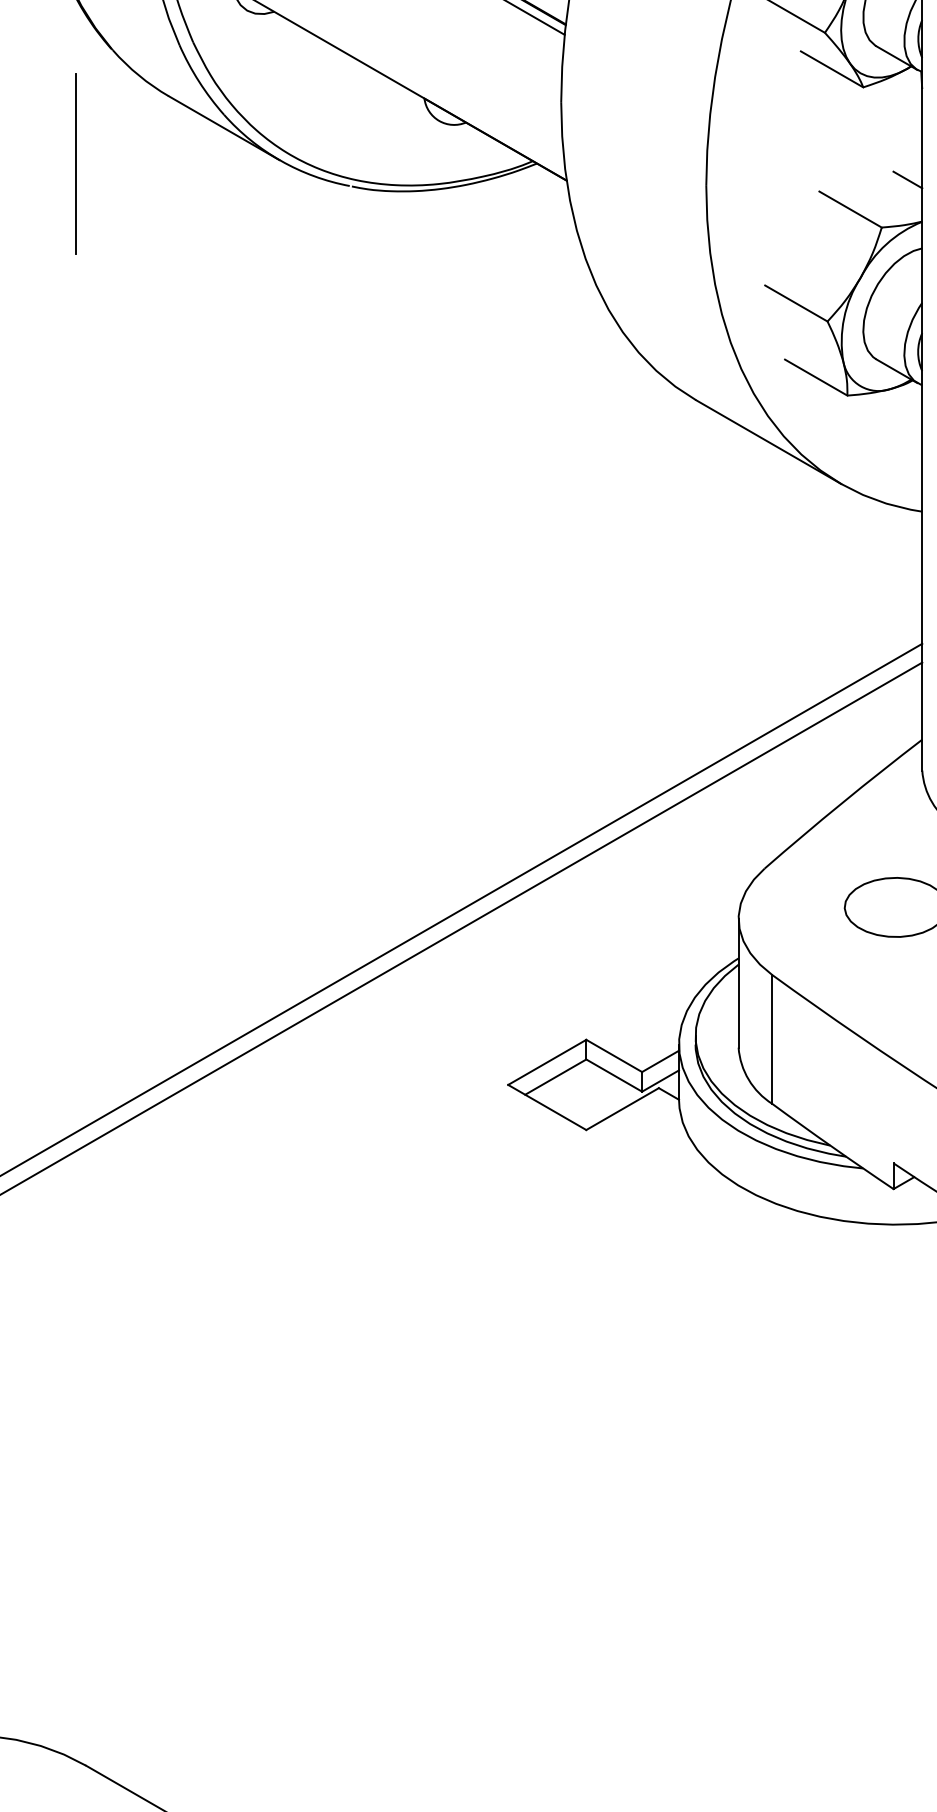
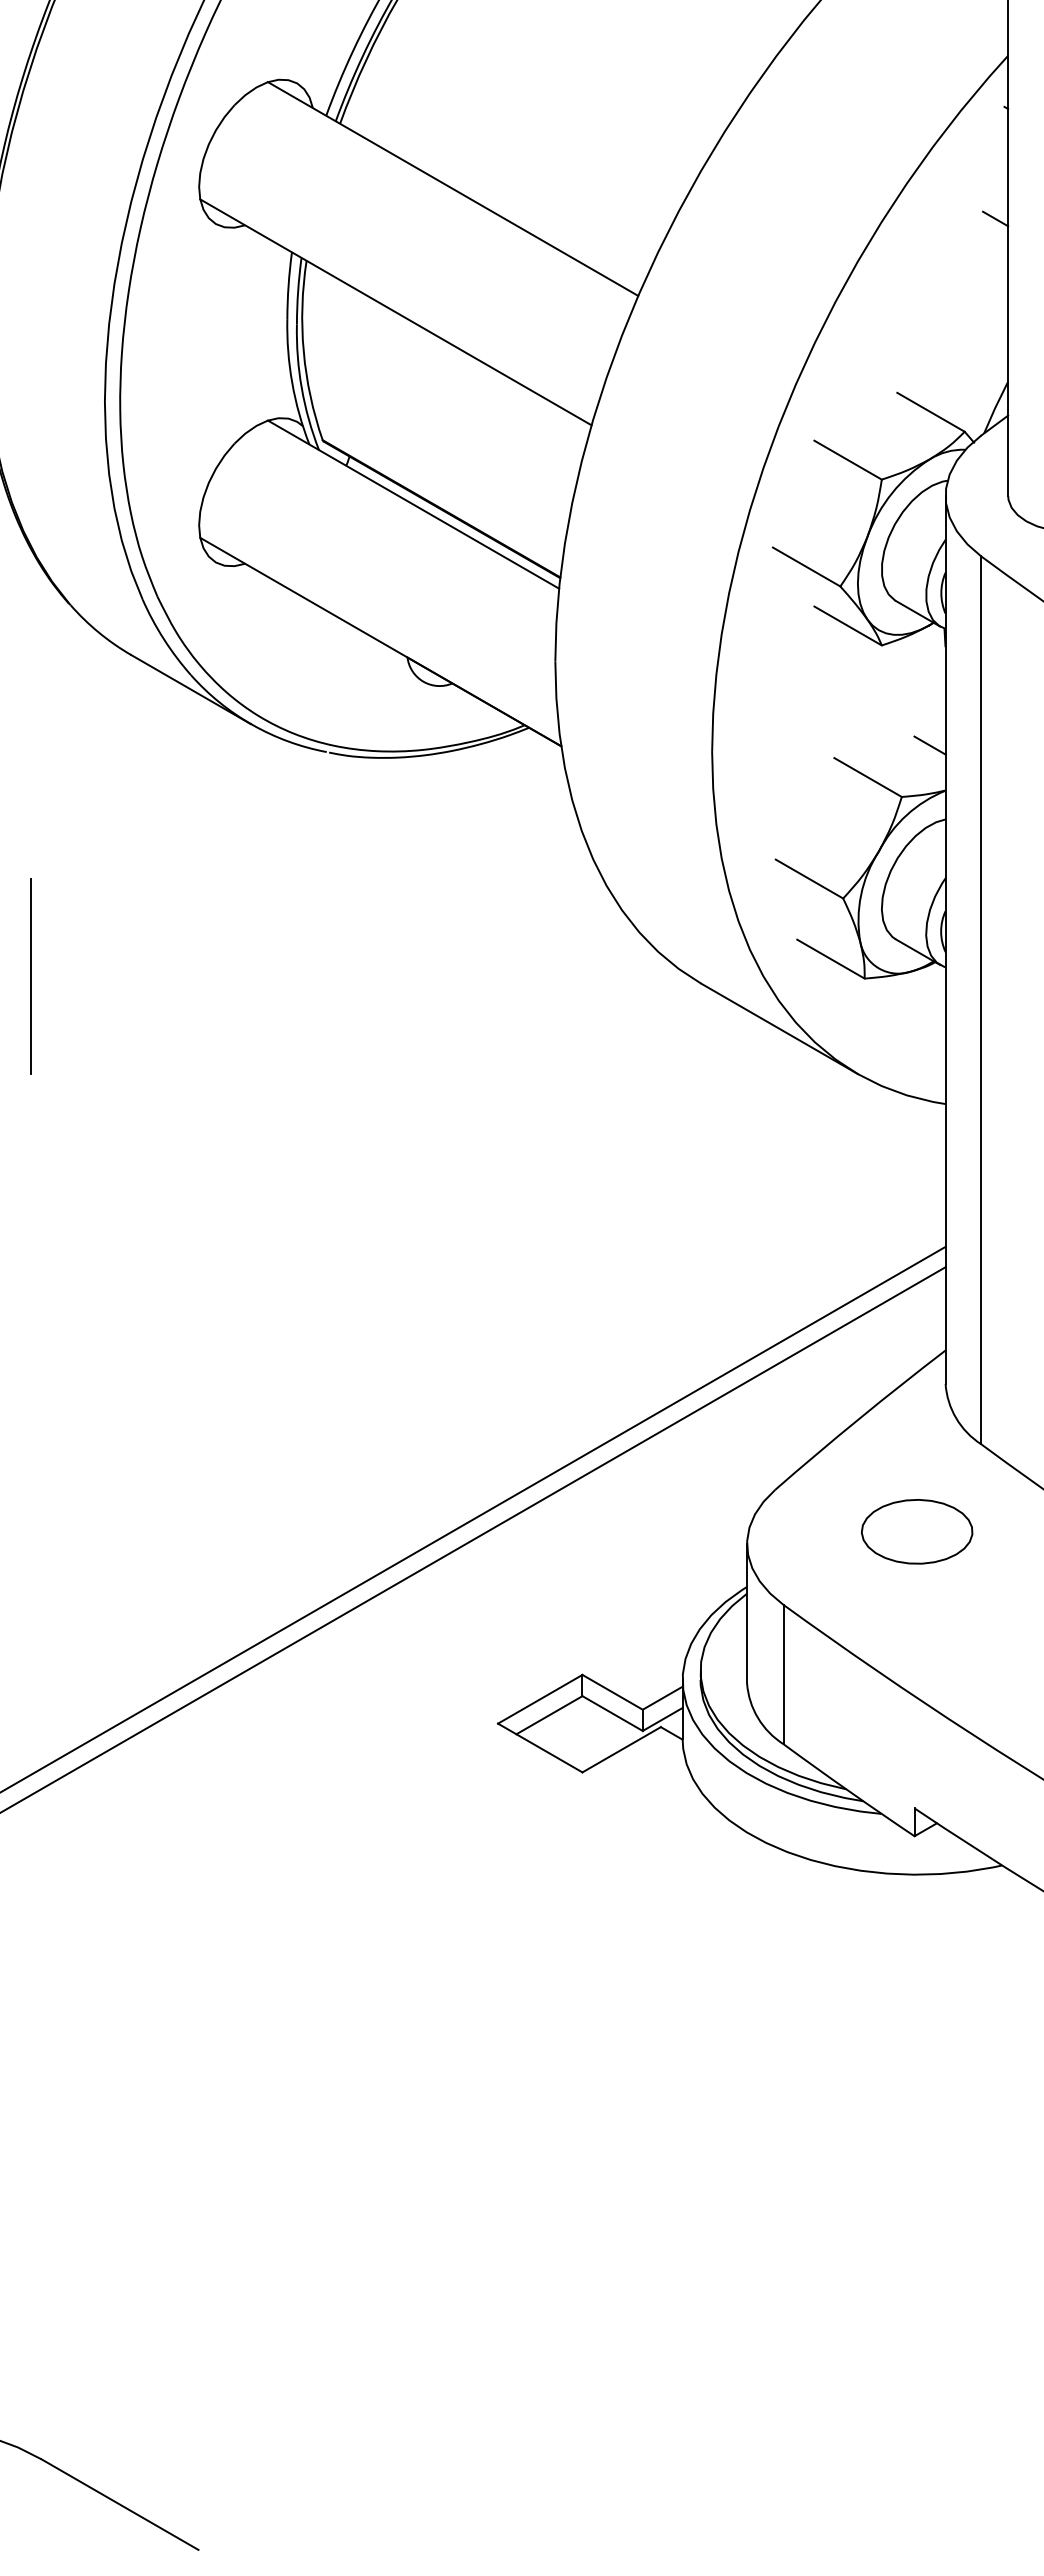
line: (75, 164) -> (30, 976), moved

